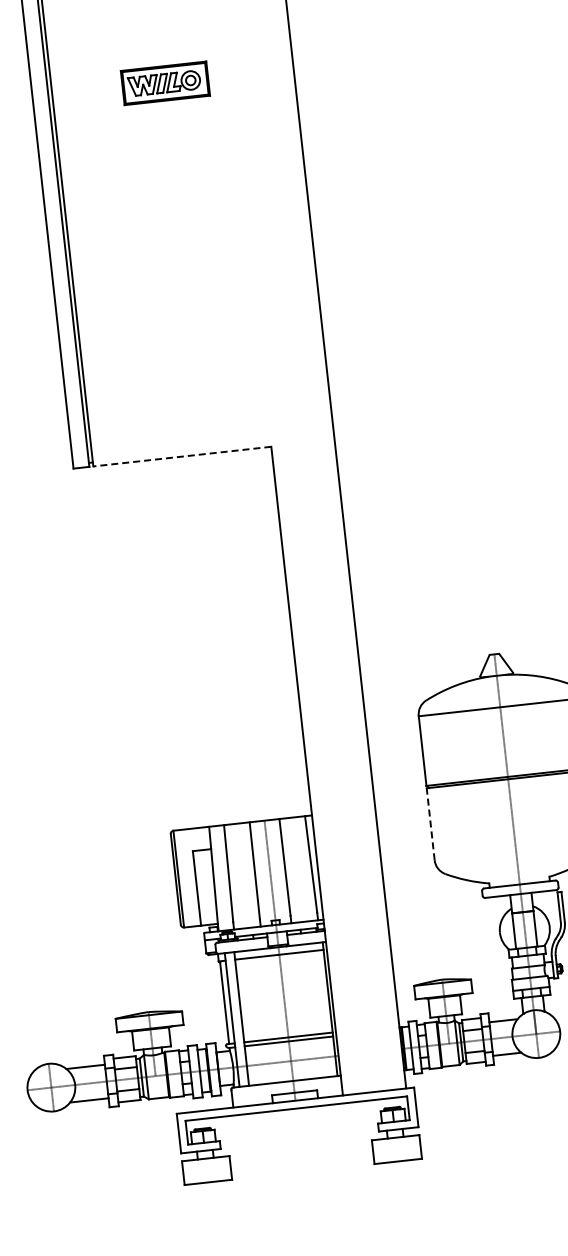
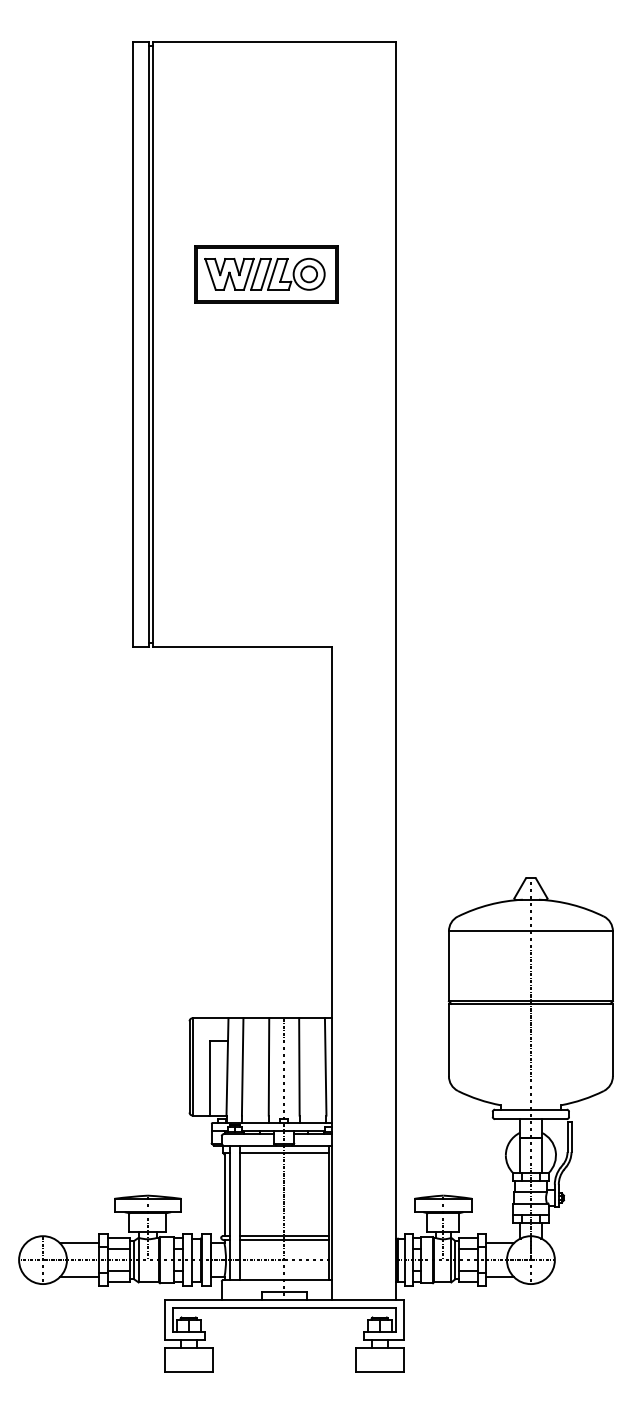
part: (165, 83) -> (266, 274), size x1.67
line: (182, 456) -> (242, 647), dashed -> solid
line: (430, 823) -> (448, 1039), dashed -> solid

